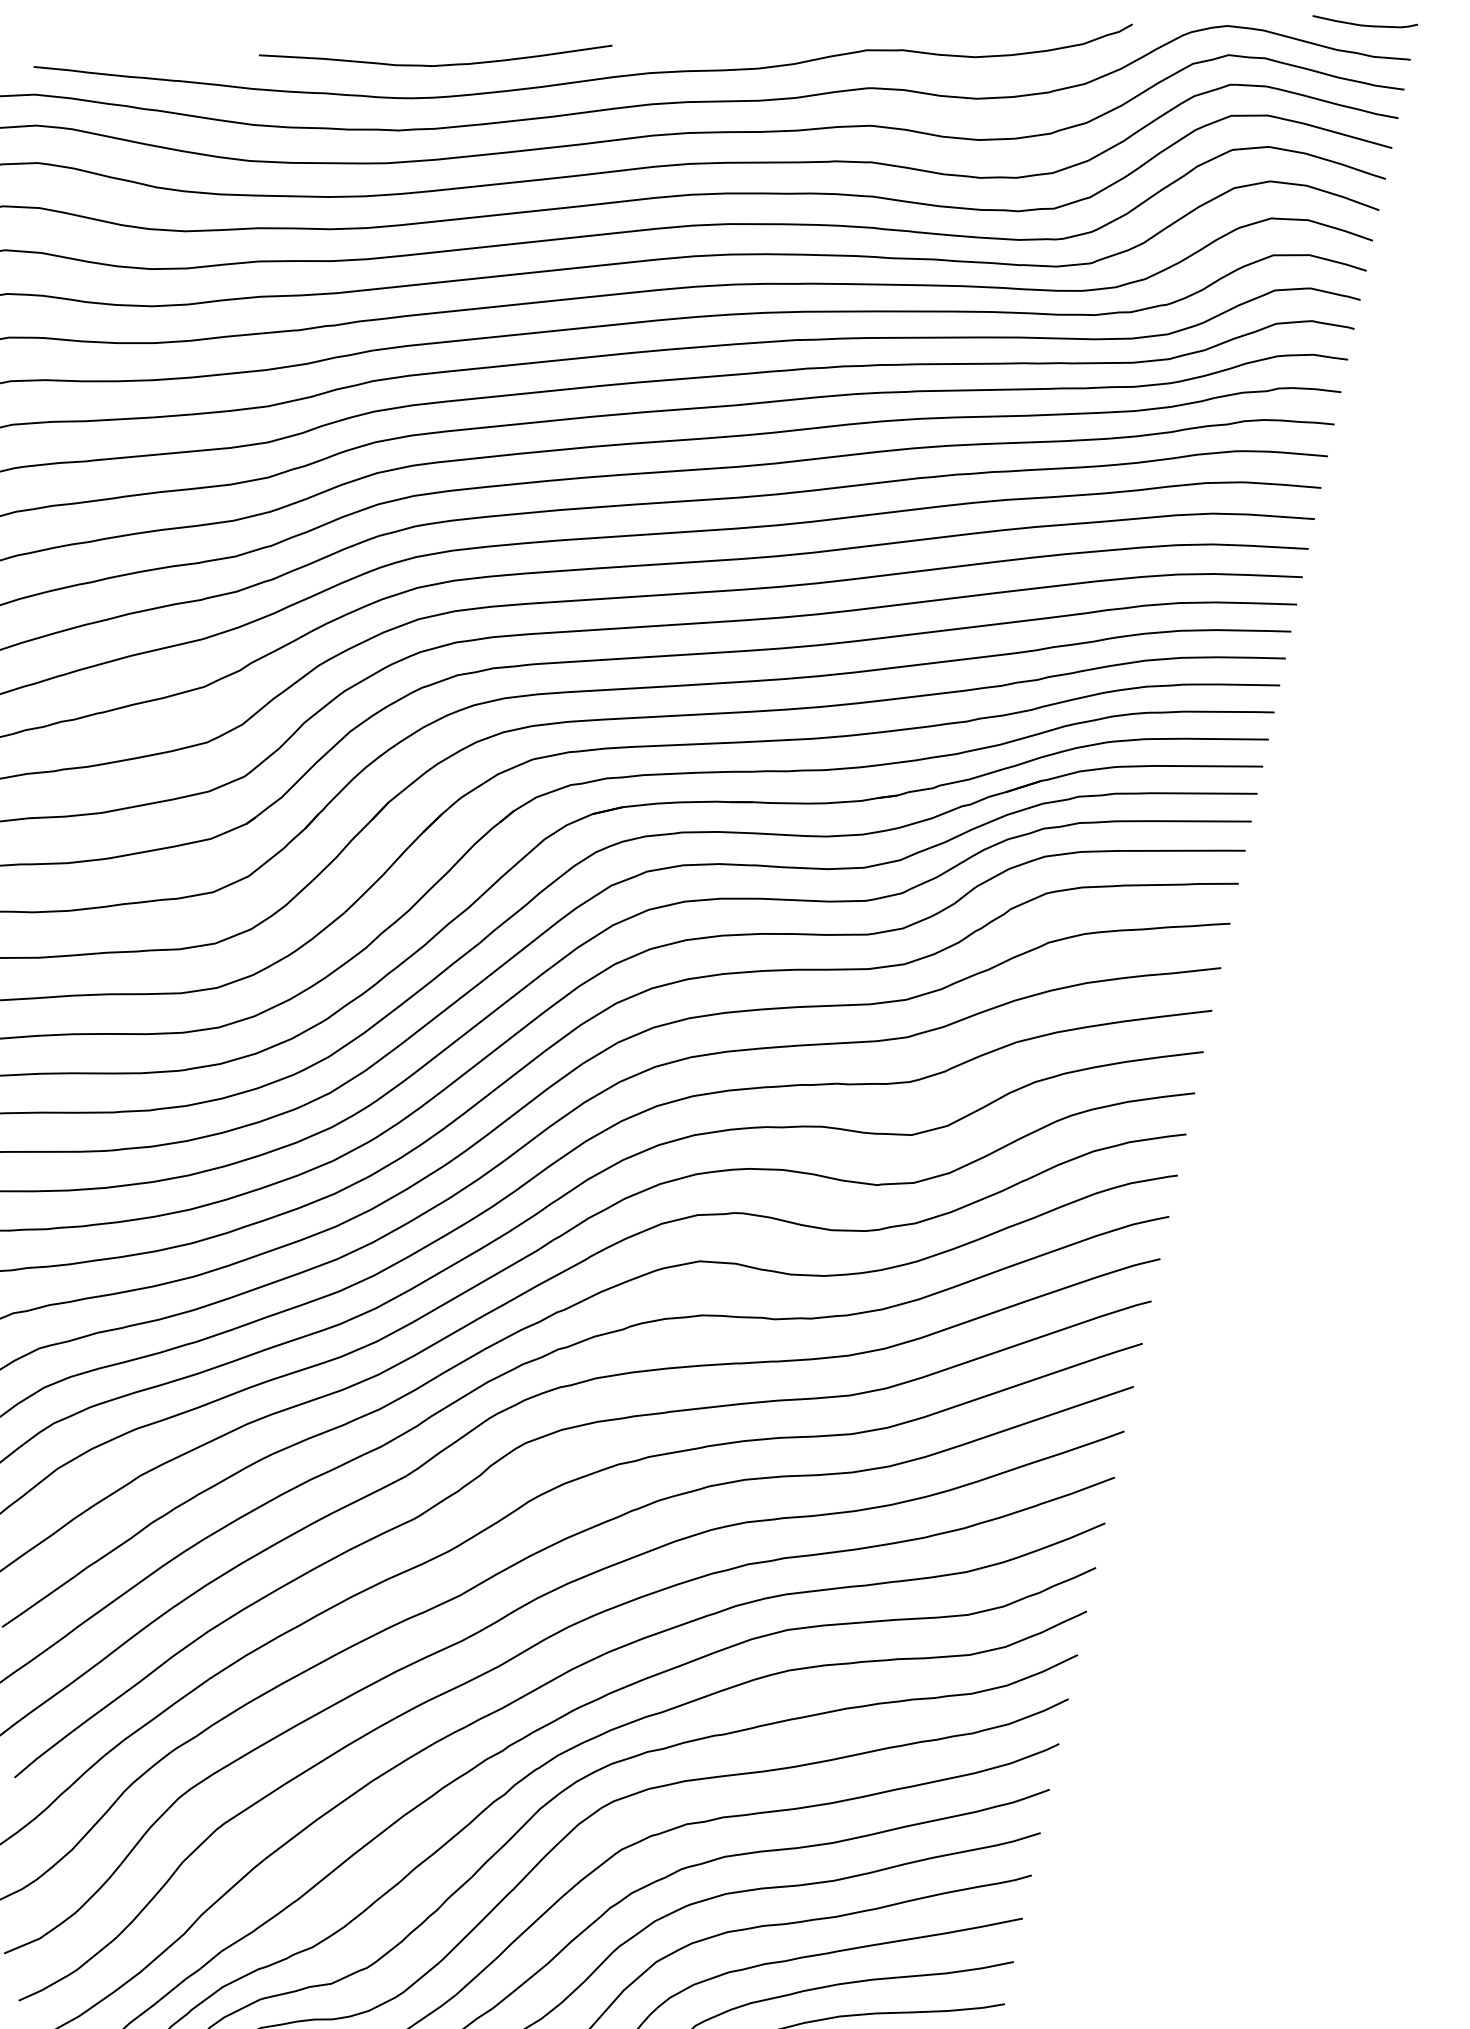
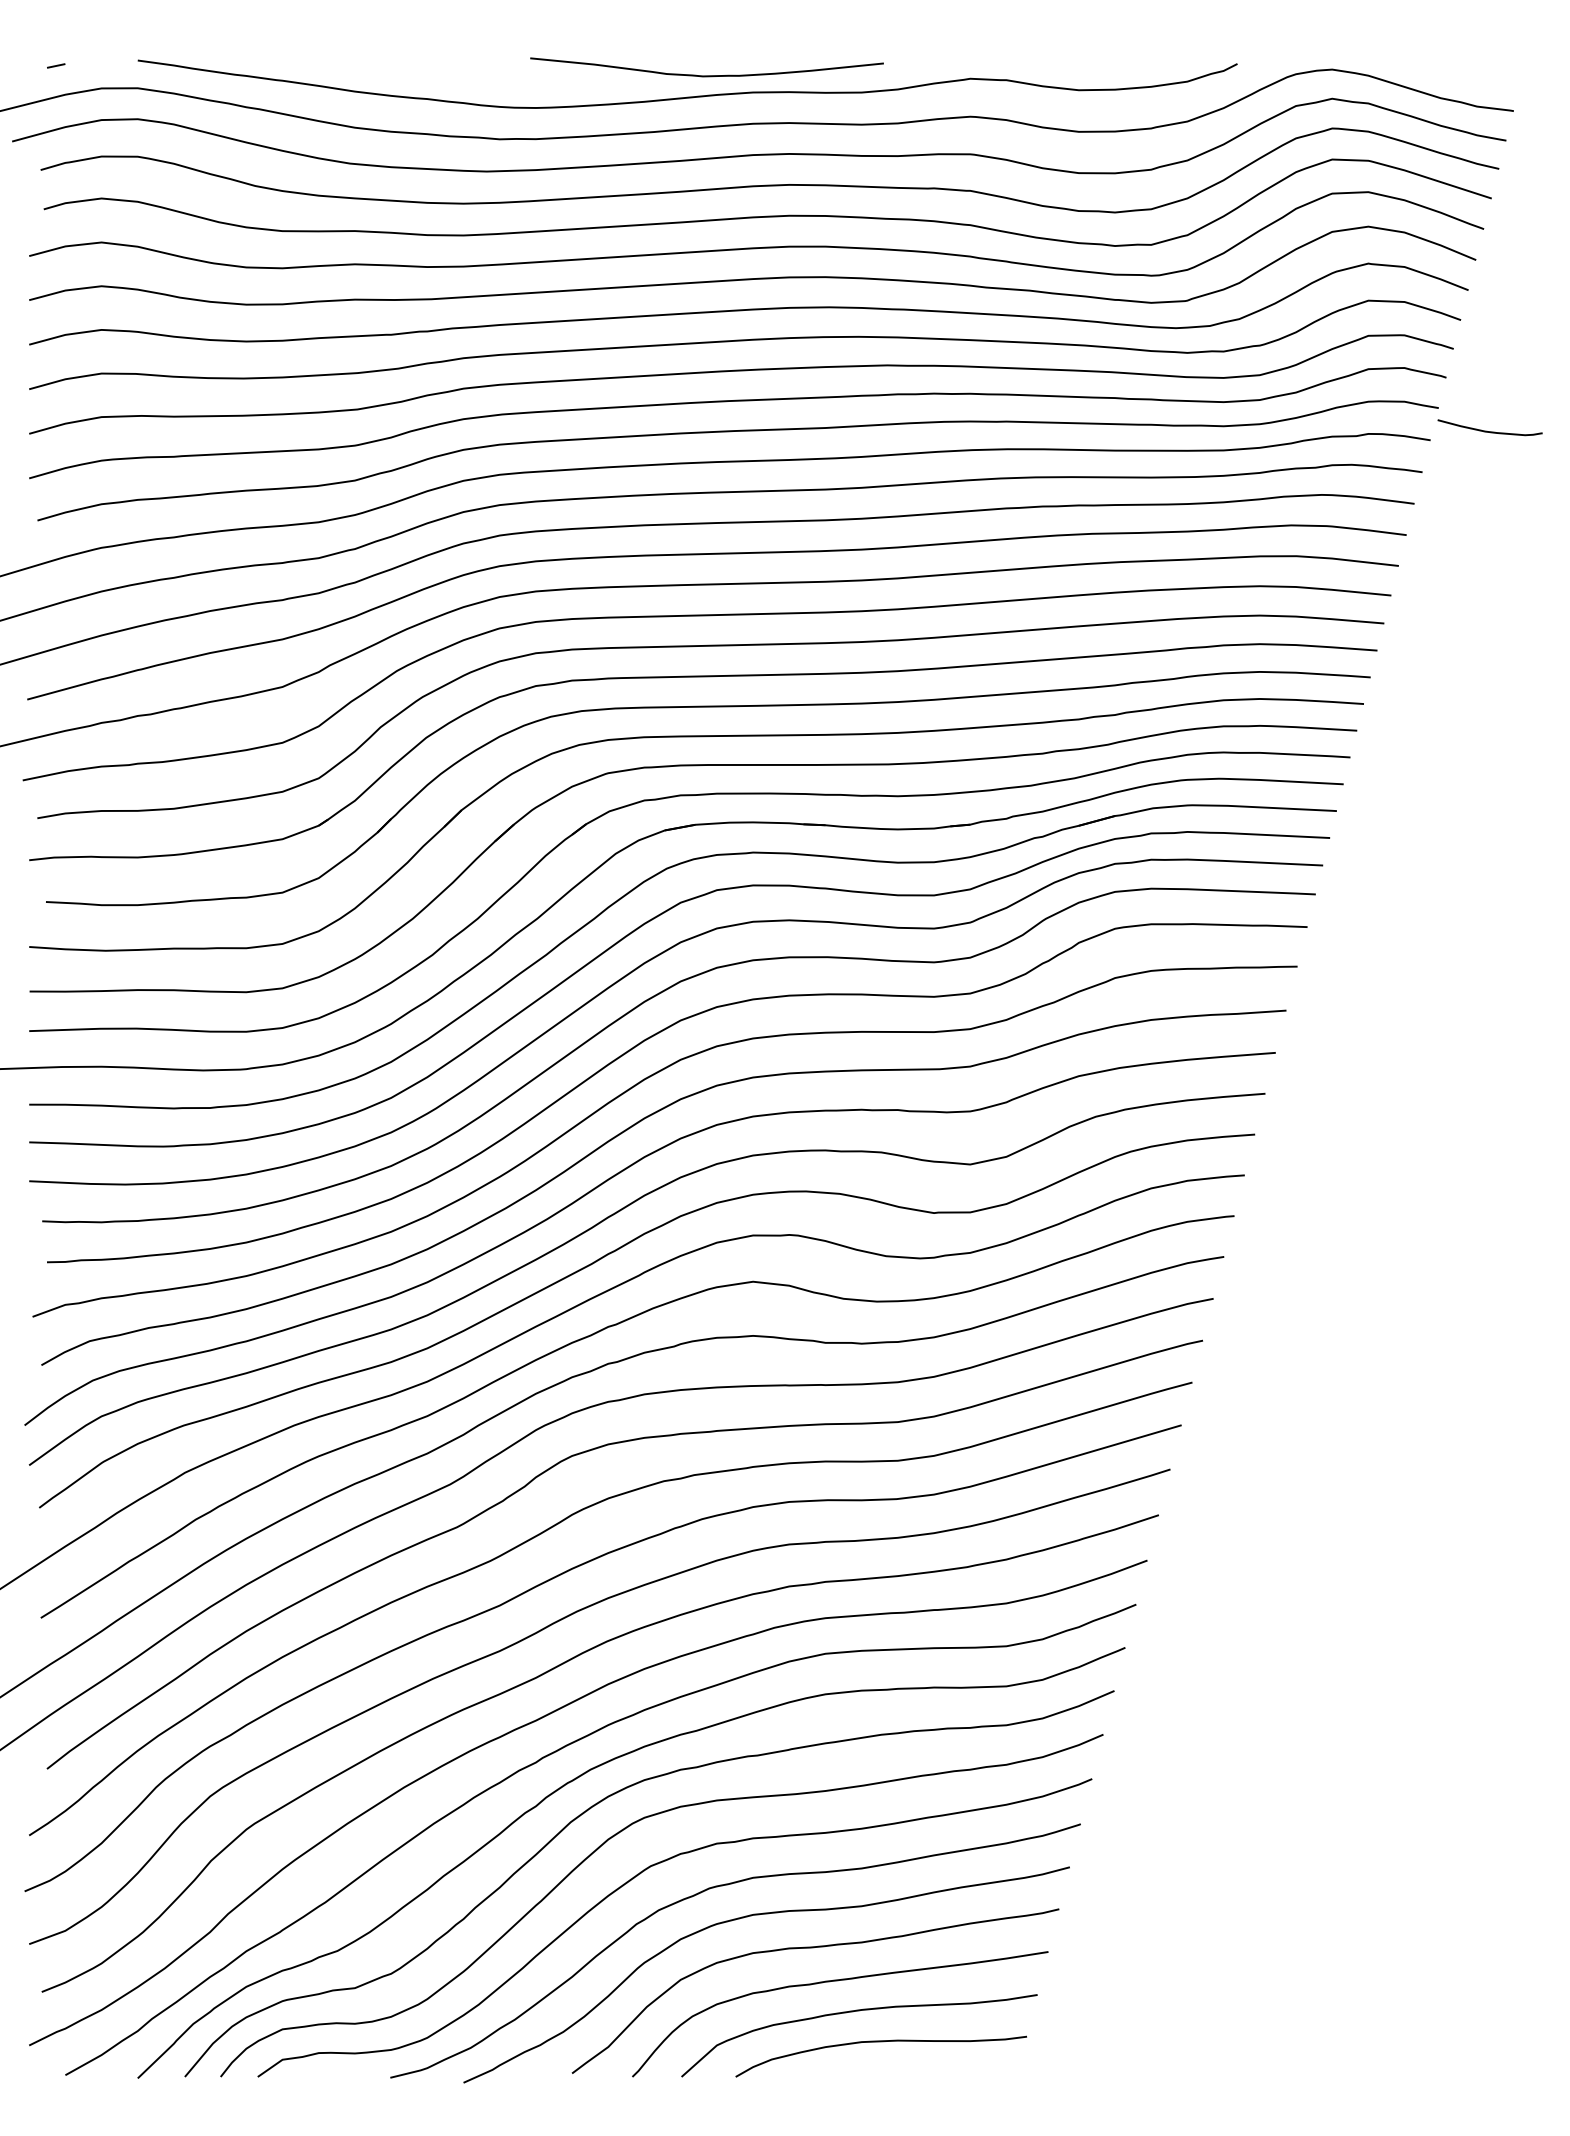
curve: (1364, 25) -> (1489, 431), moved
curve: (435, 65) -> (706, 75), moved

